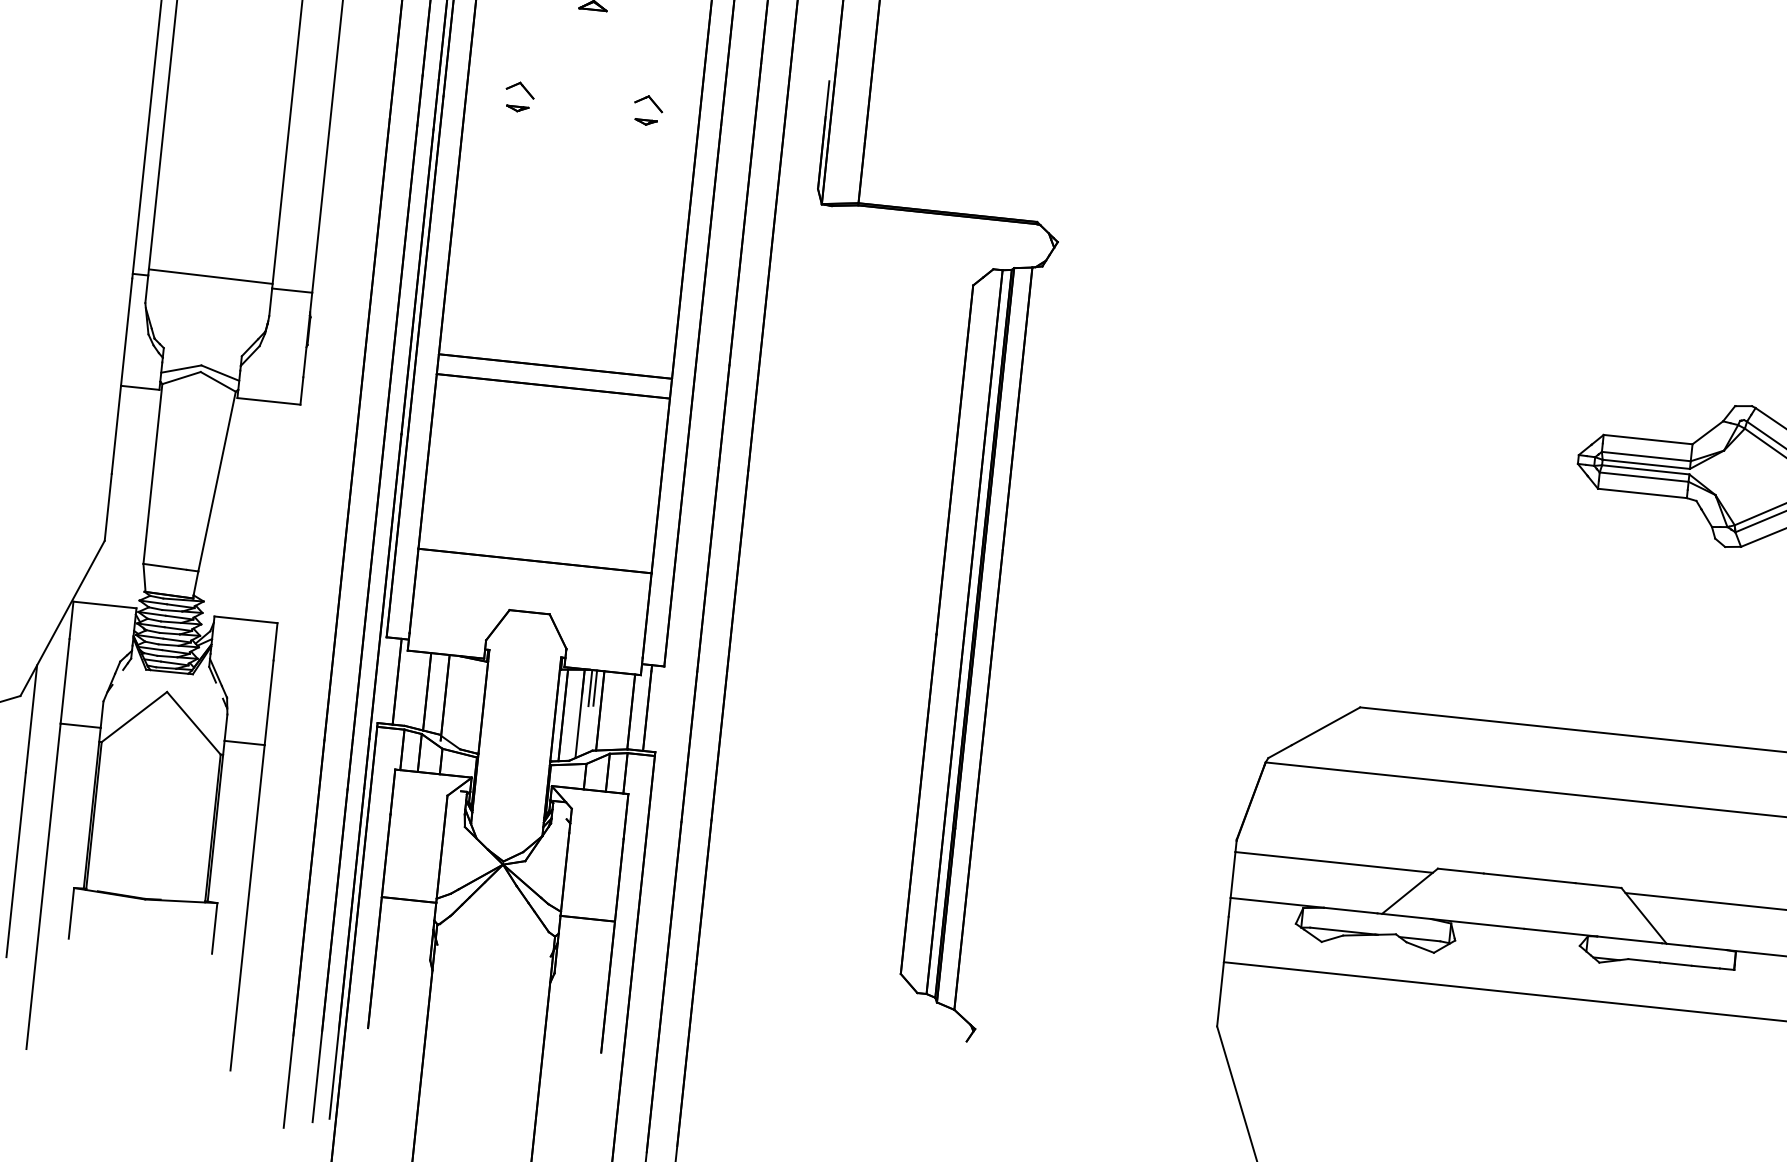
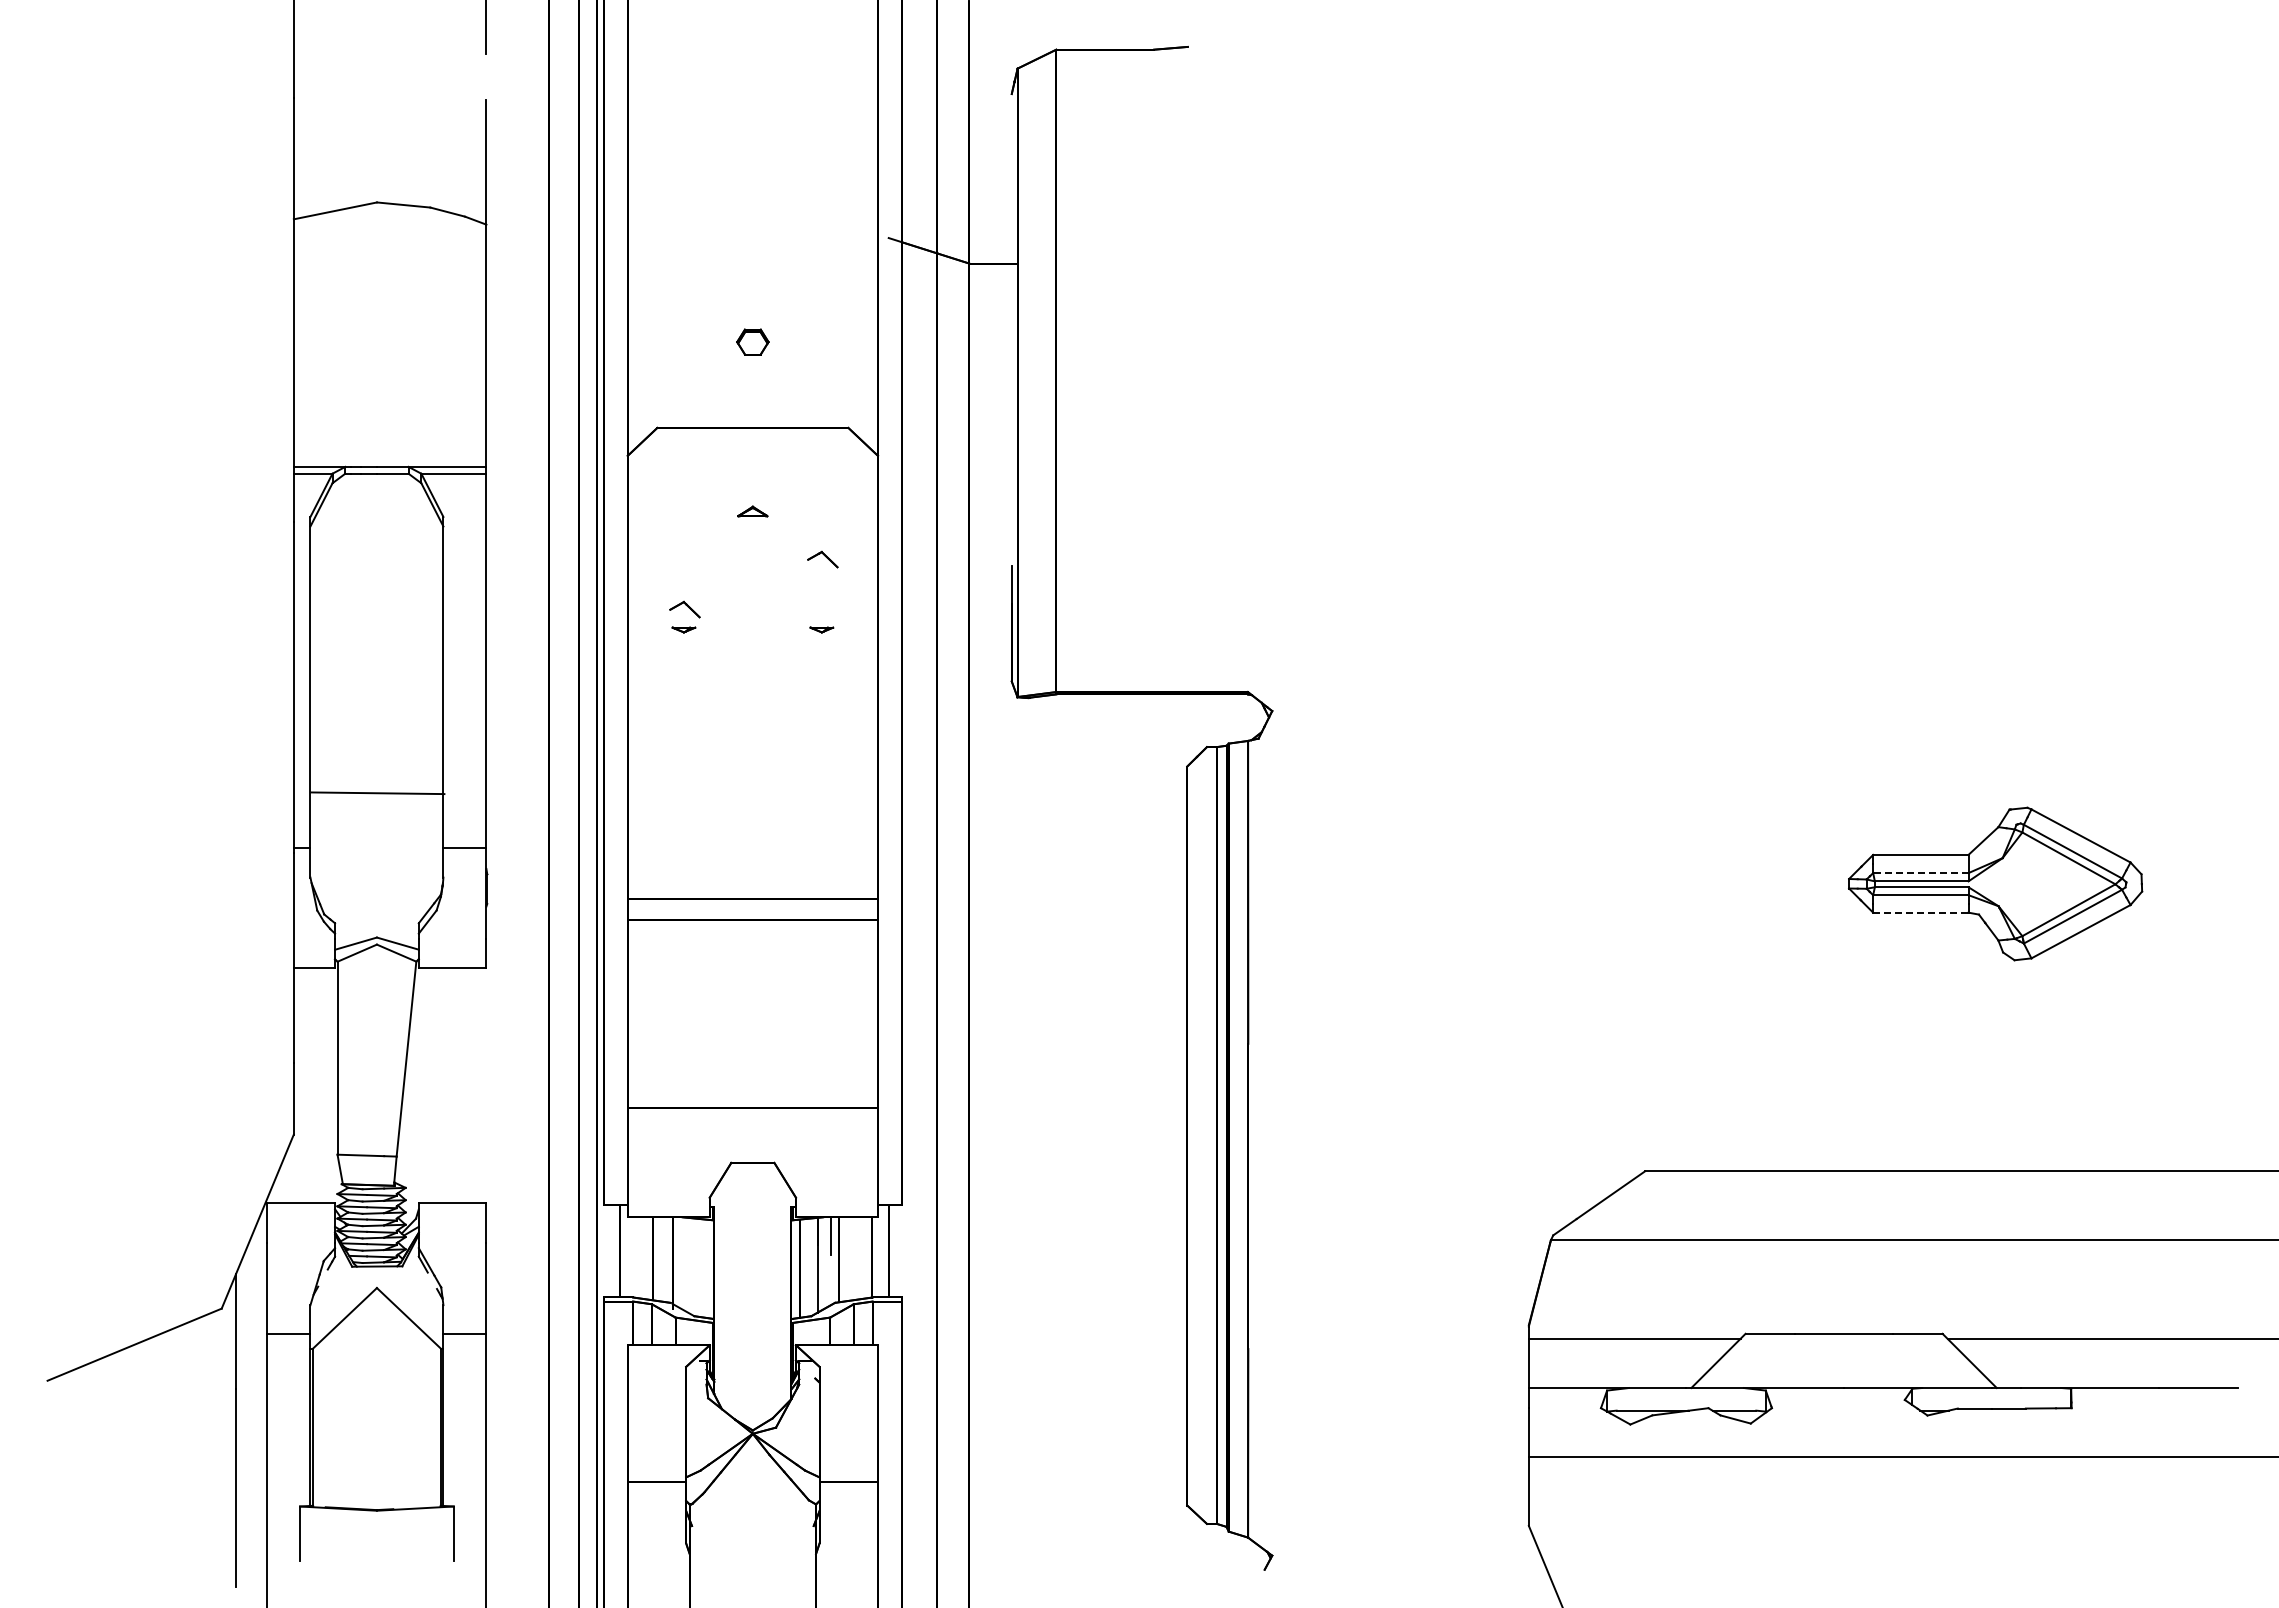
part: (648, 103) -> (822, 559), moved
line: (210, 276) -> (377, 793), moved
line: (1645, 456) -> (1920, 873), solid -> dashed
line: (1642, 493) -> (1920, 912), solid -> dashed
line: (590, 687) -> (825, 1236), removed

